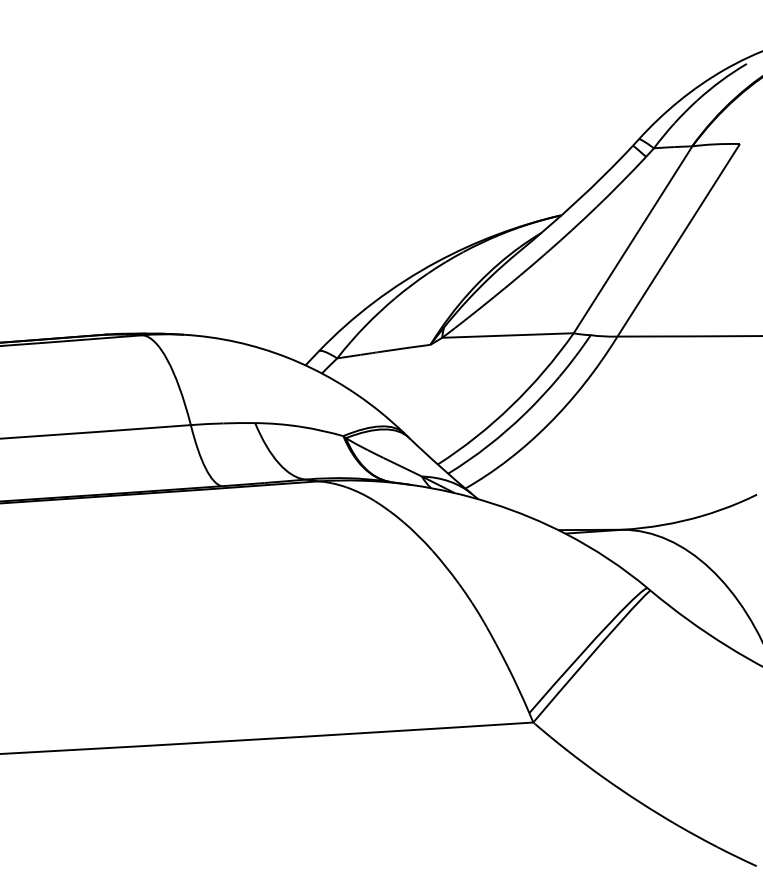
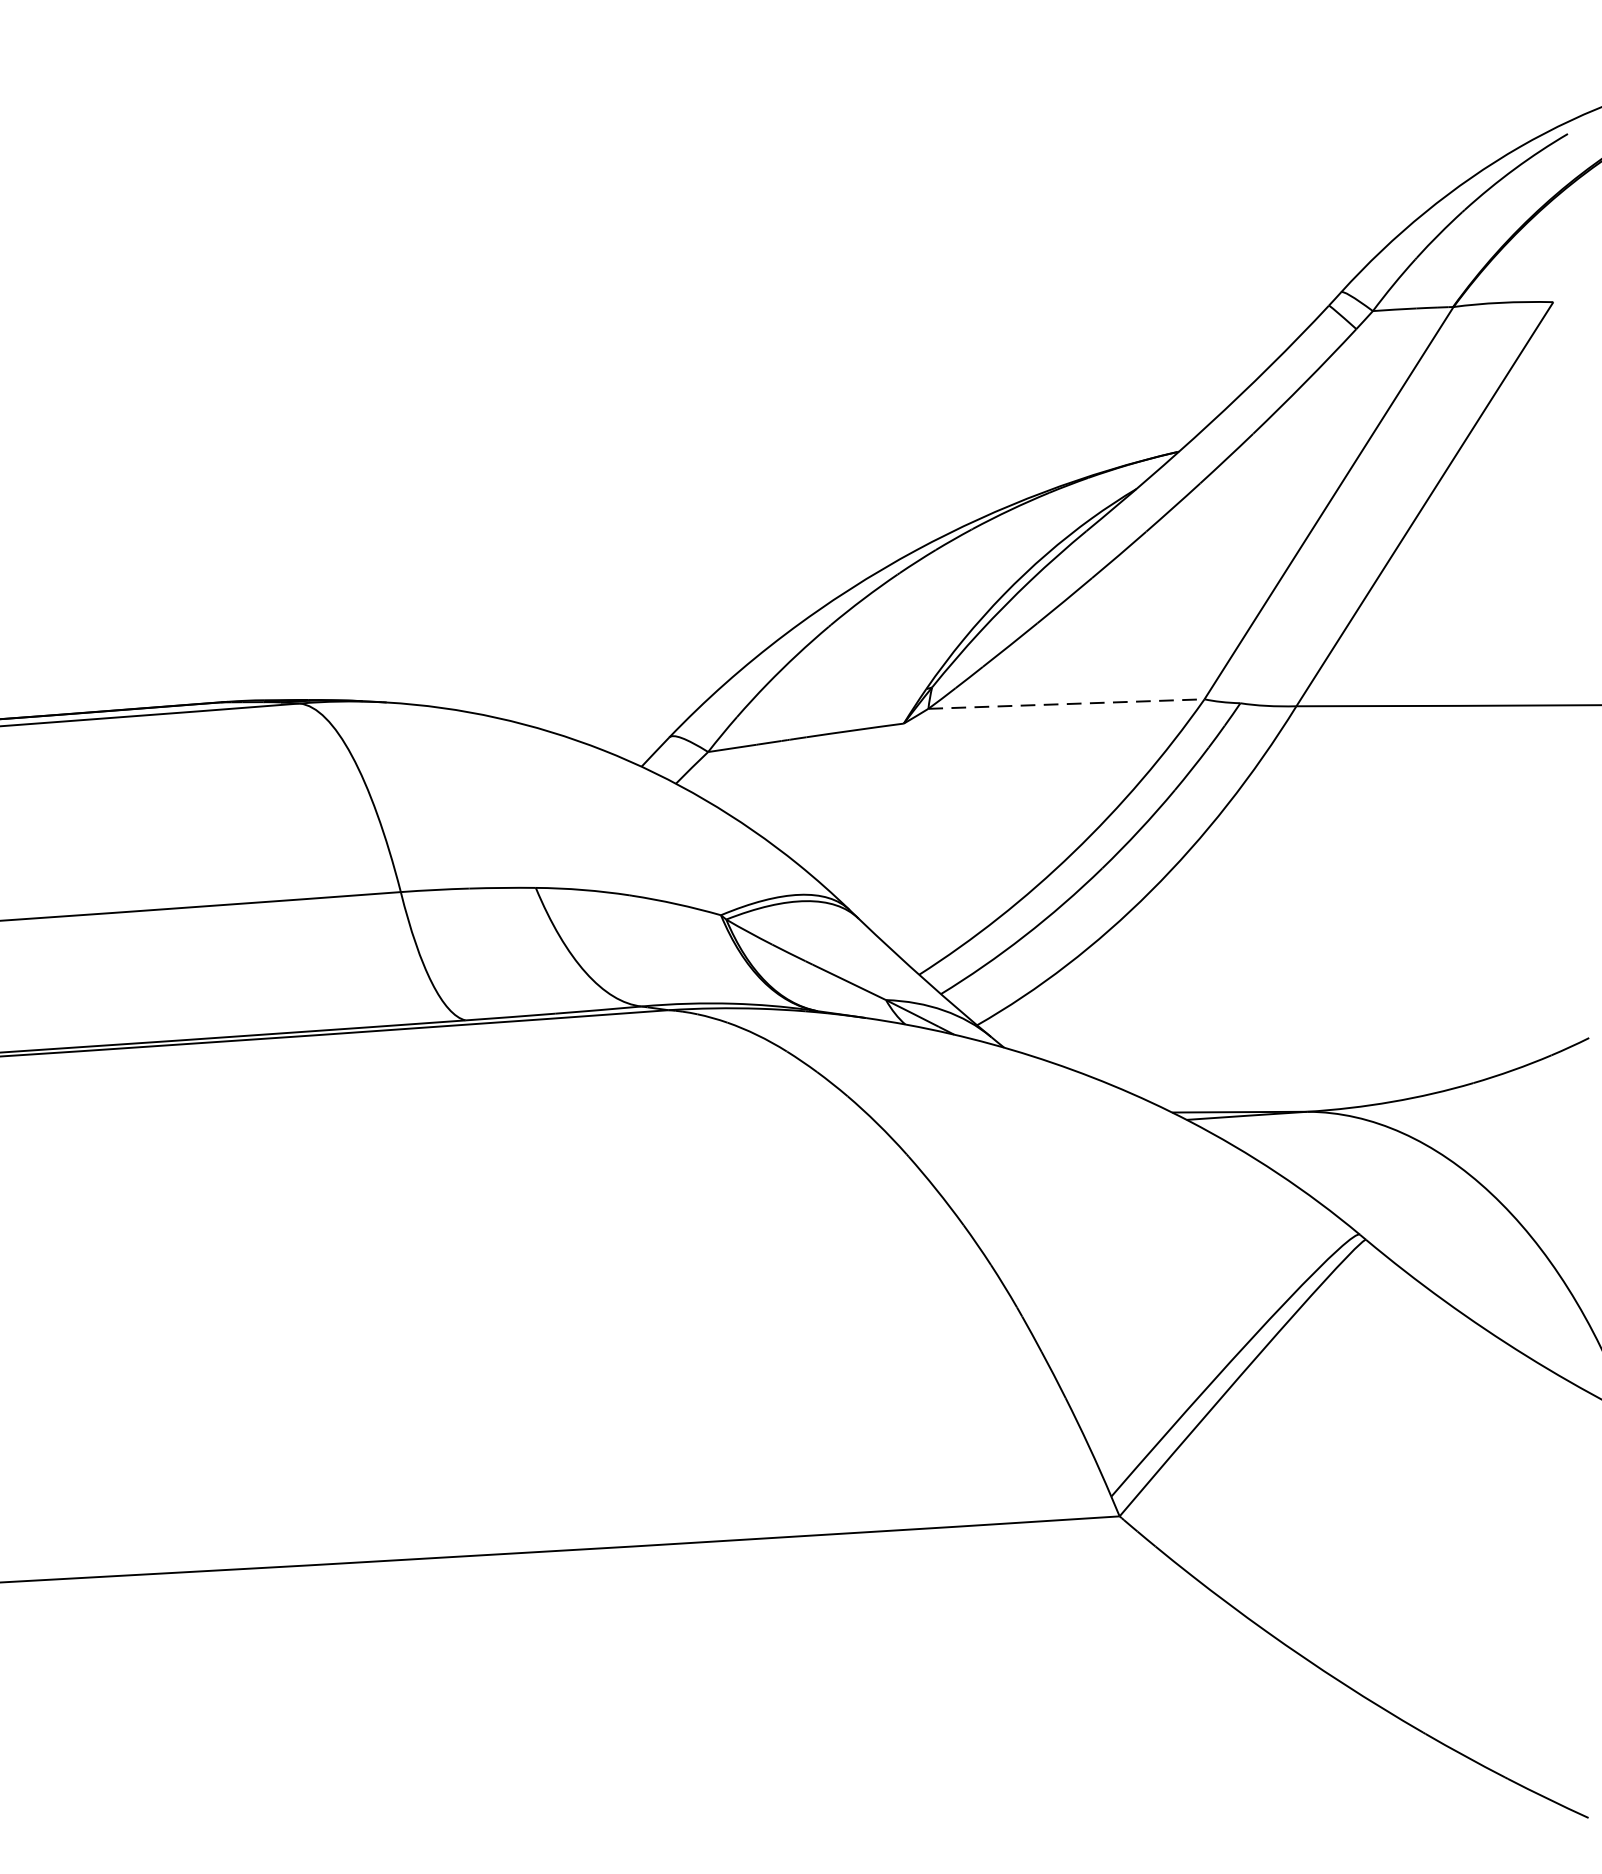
line: (507, 335) -> (1065, 704), solid -> dashed

